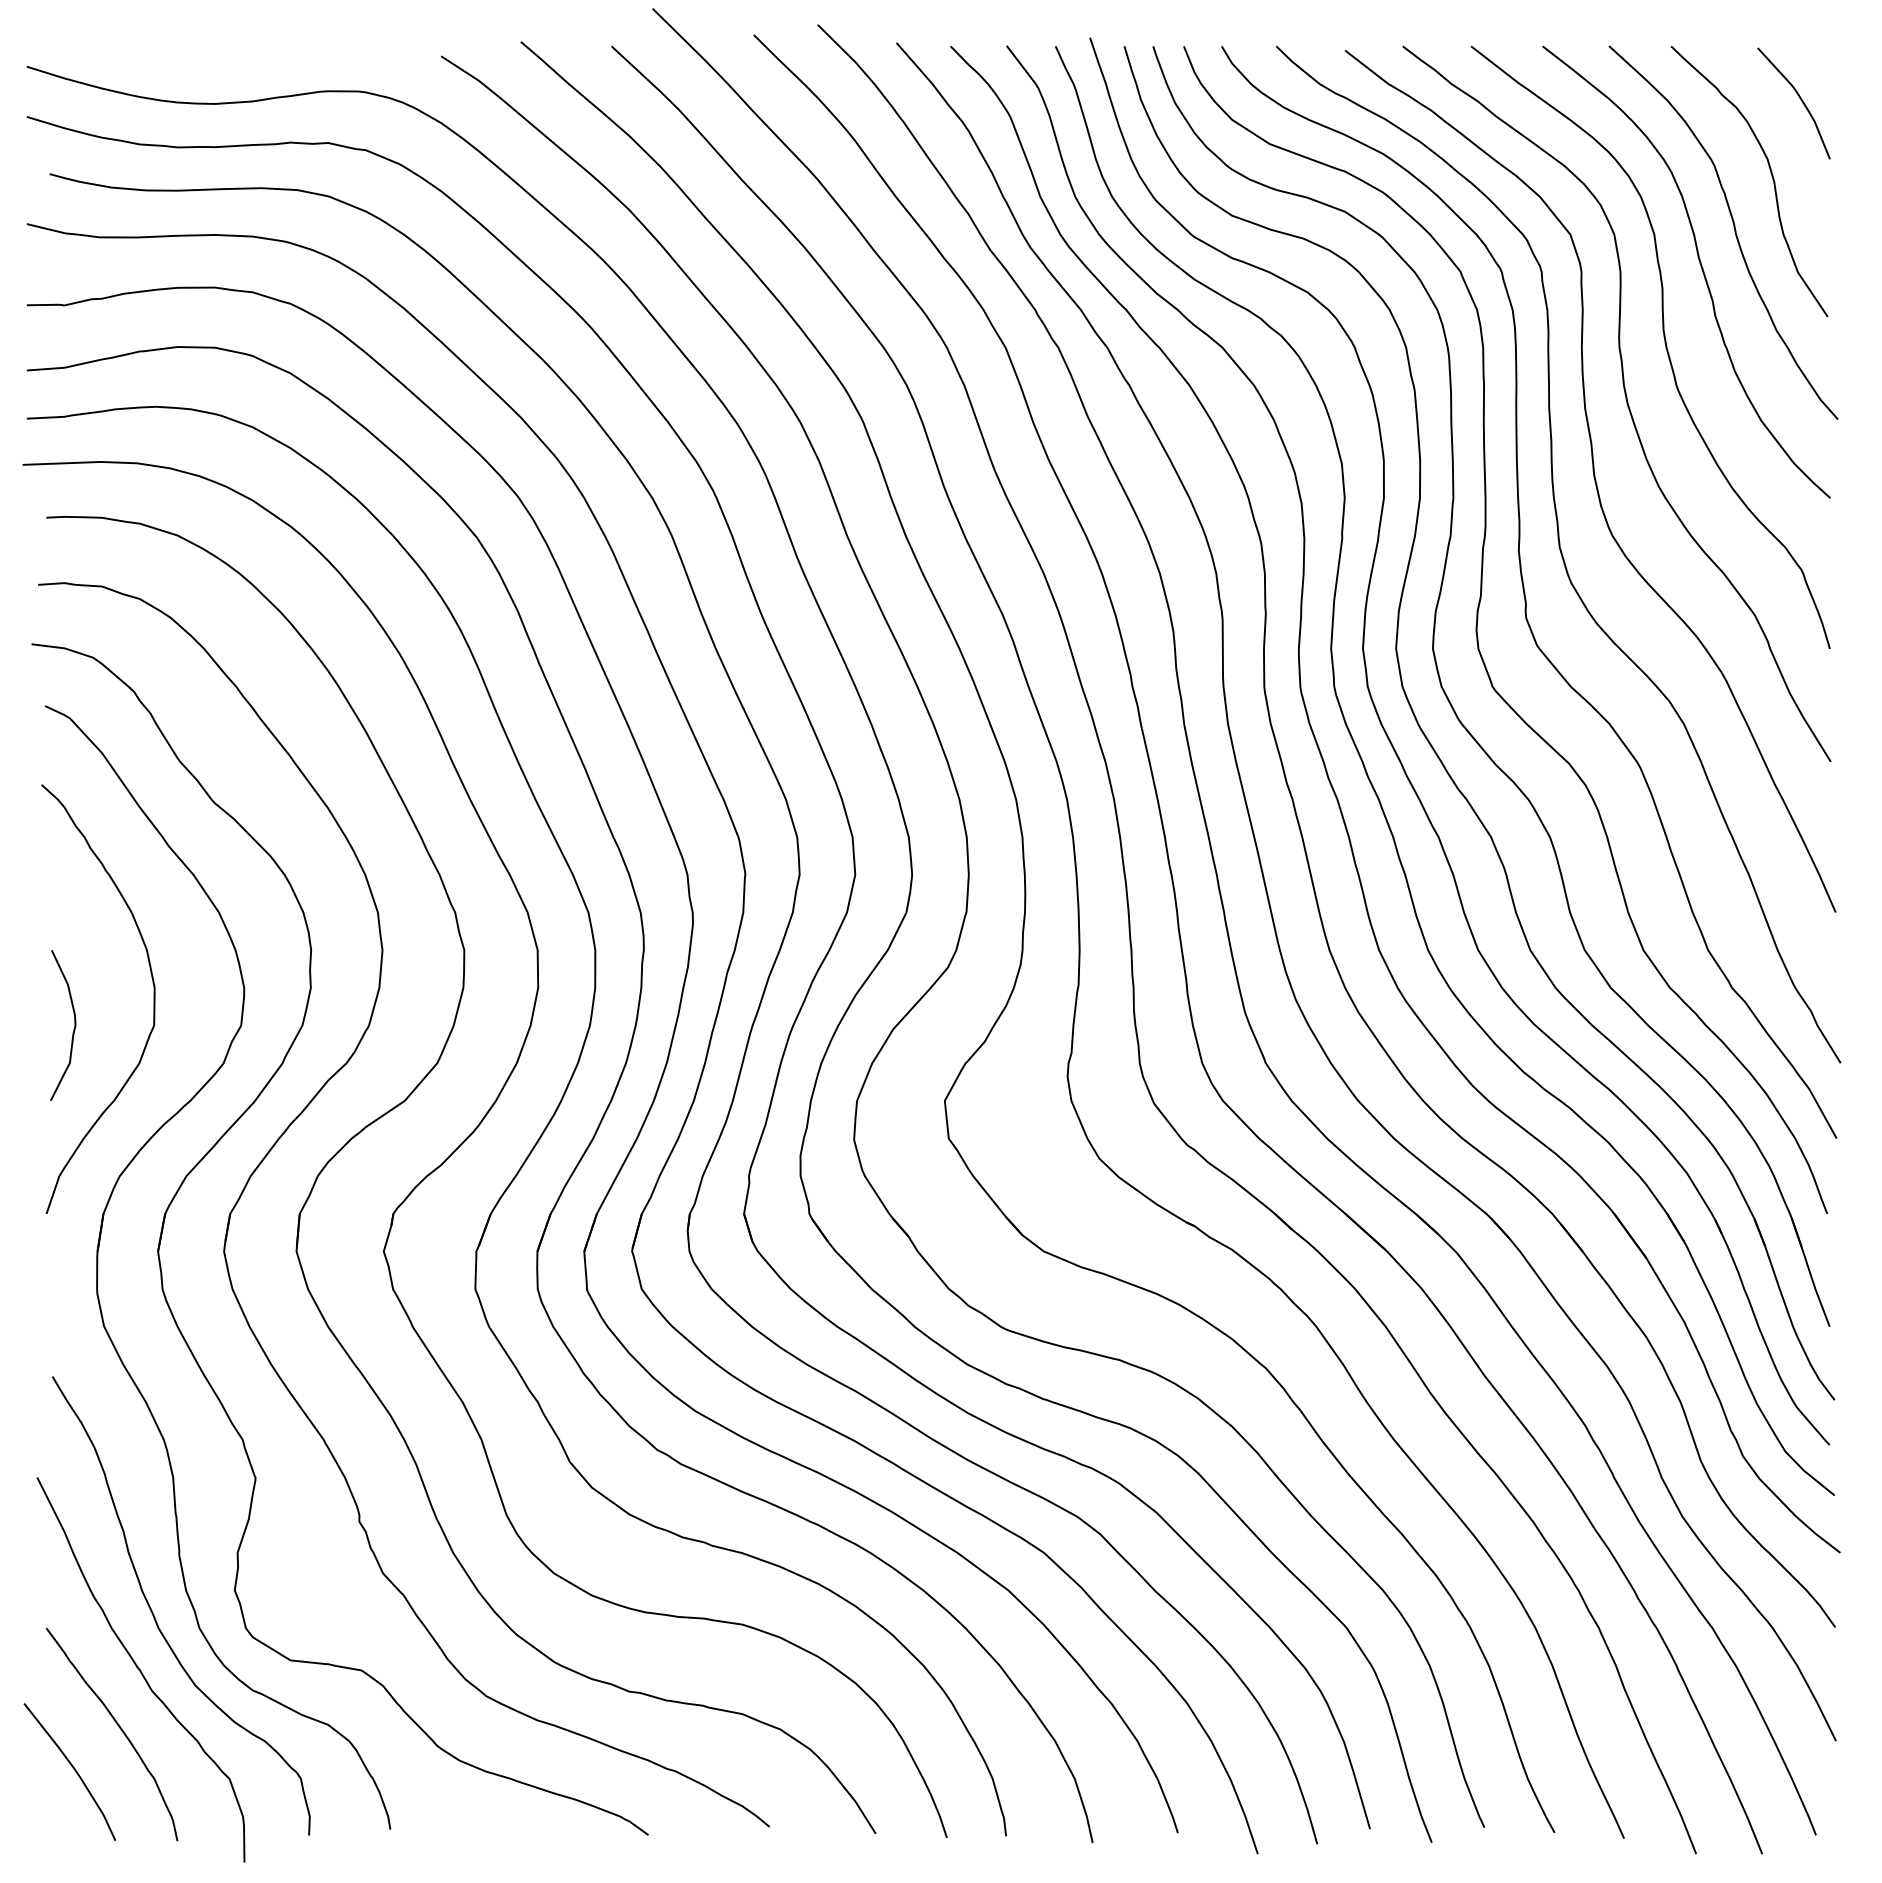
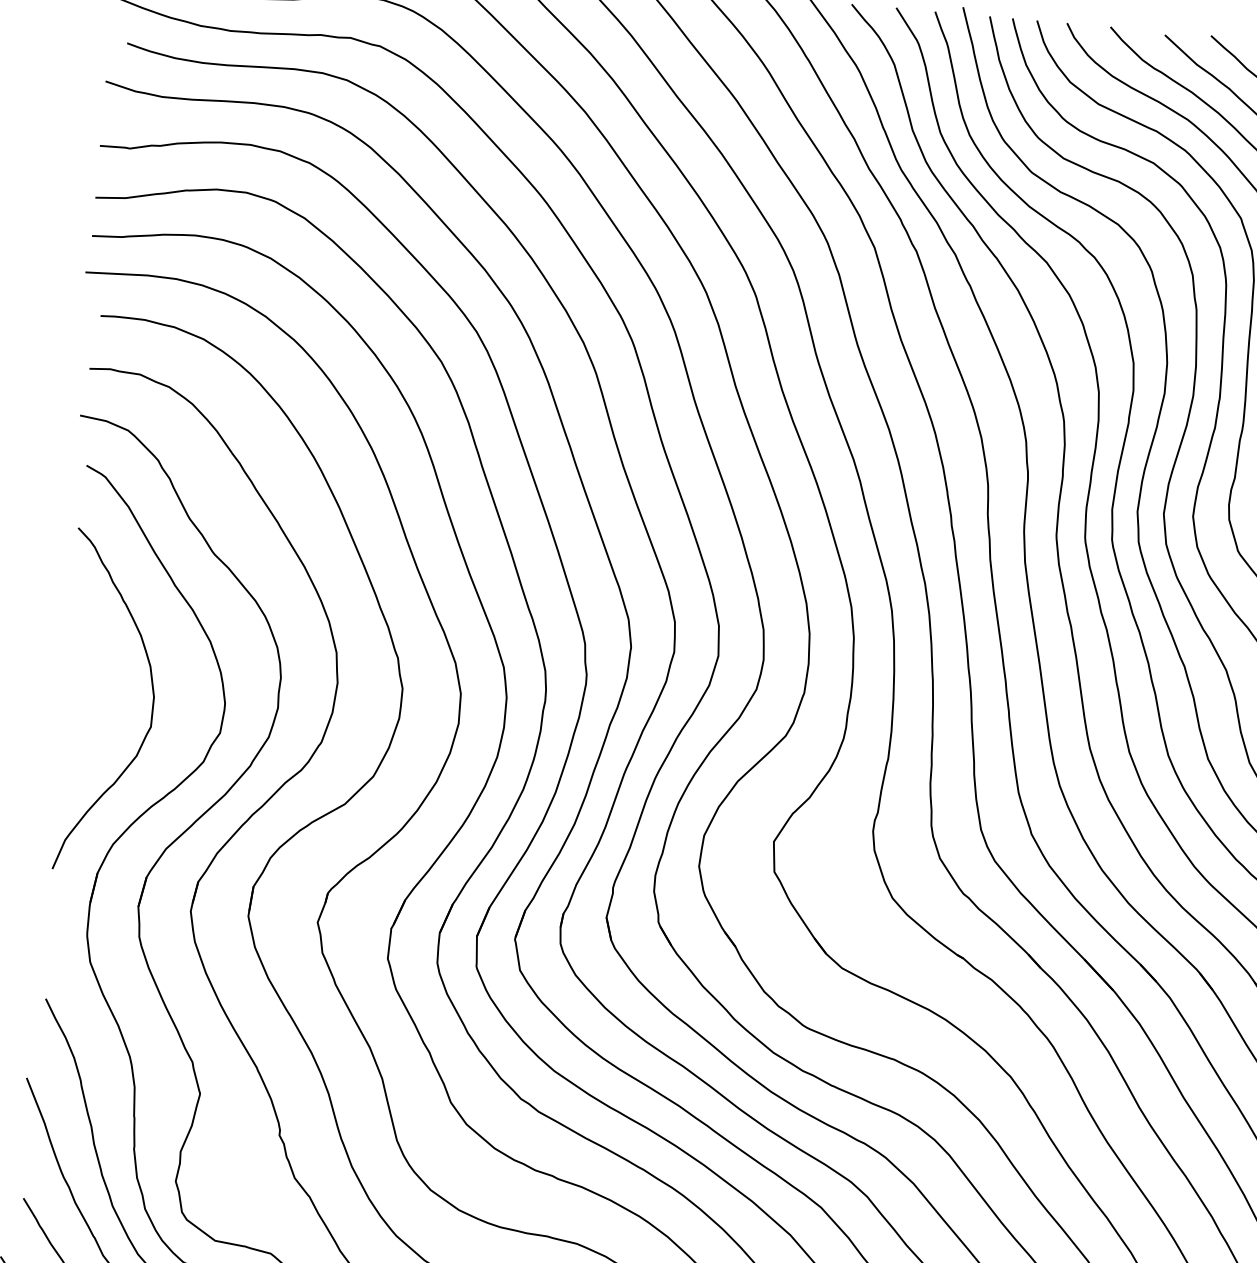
curve: (73, 1028) -> (86, 723), removed

